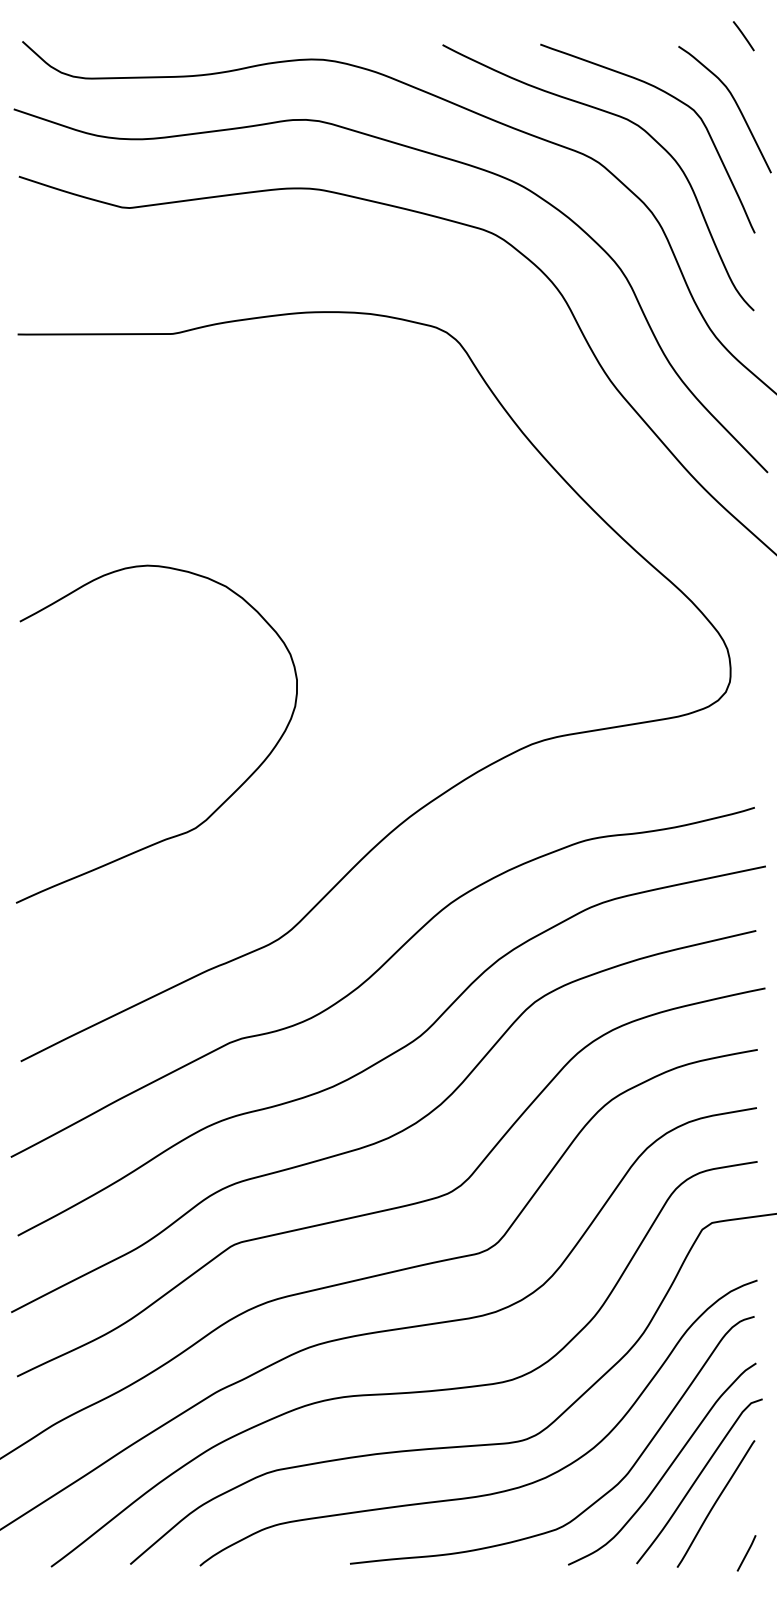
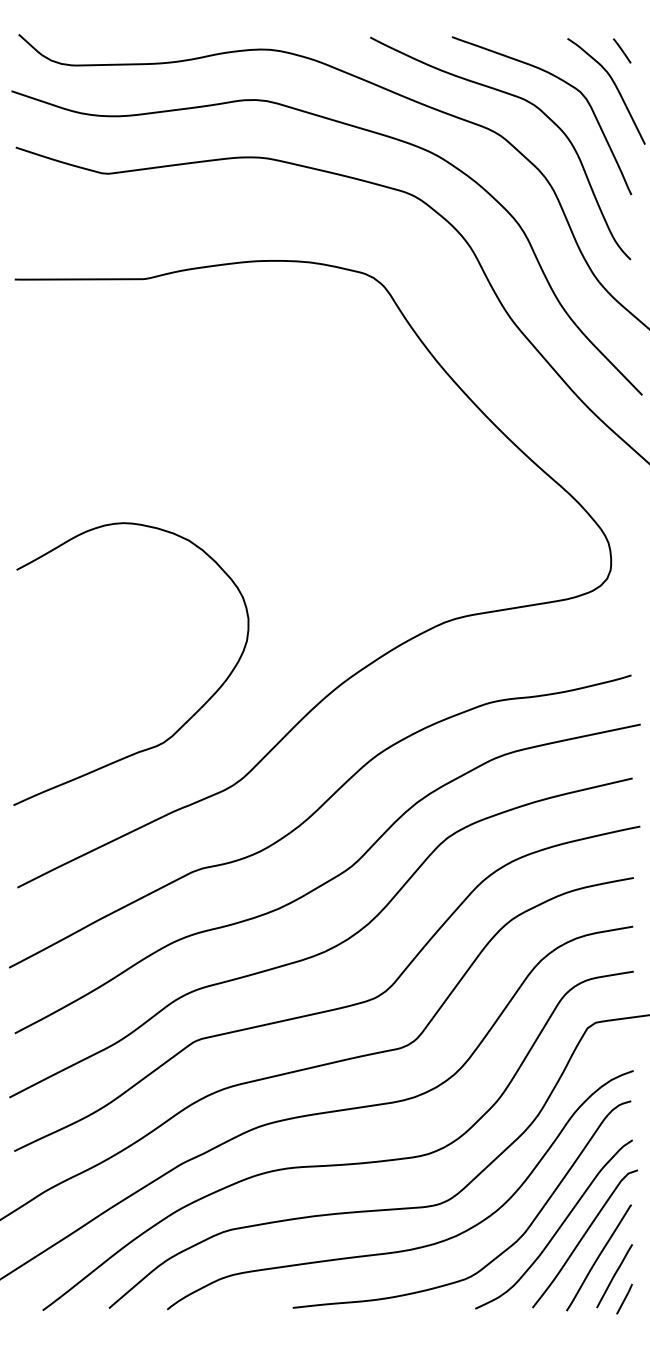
line: (743, 36) -> (621, 51), moved
curve: (224, 800) -> (187, 719), moved
line: (734, 1525) -> (614, 1275), added

